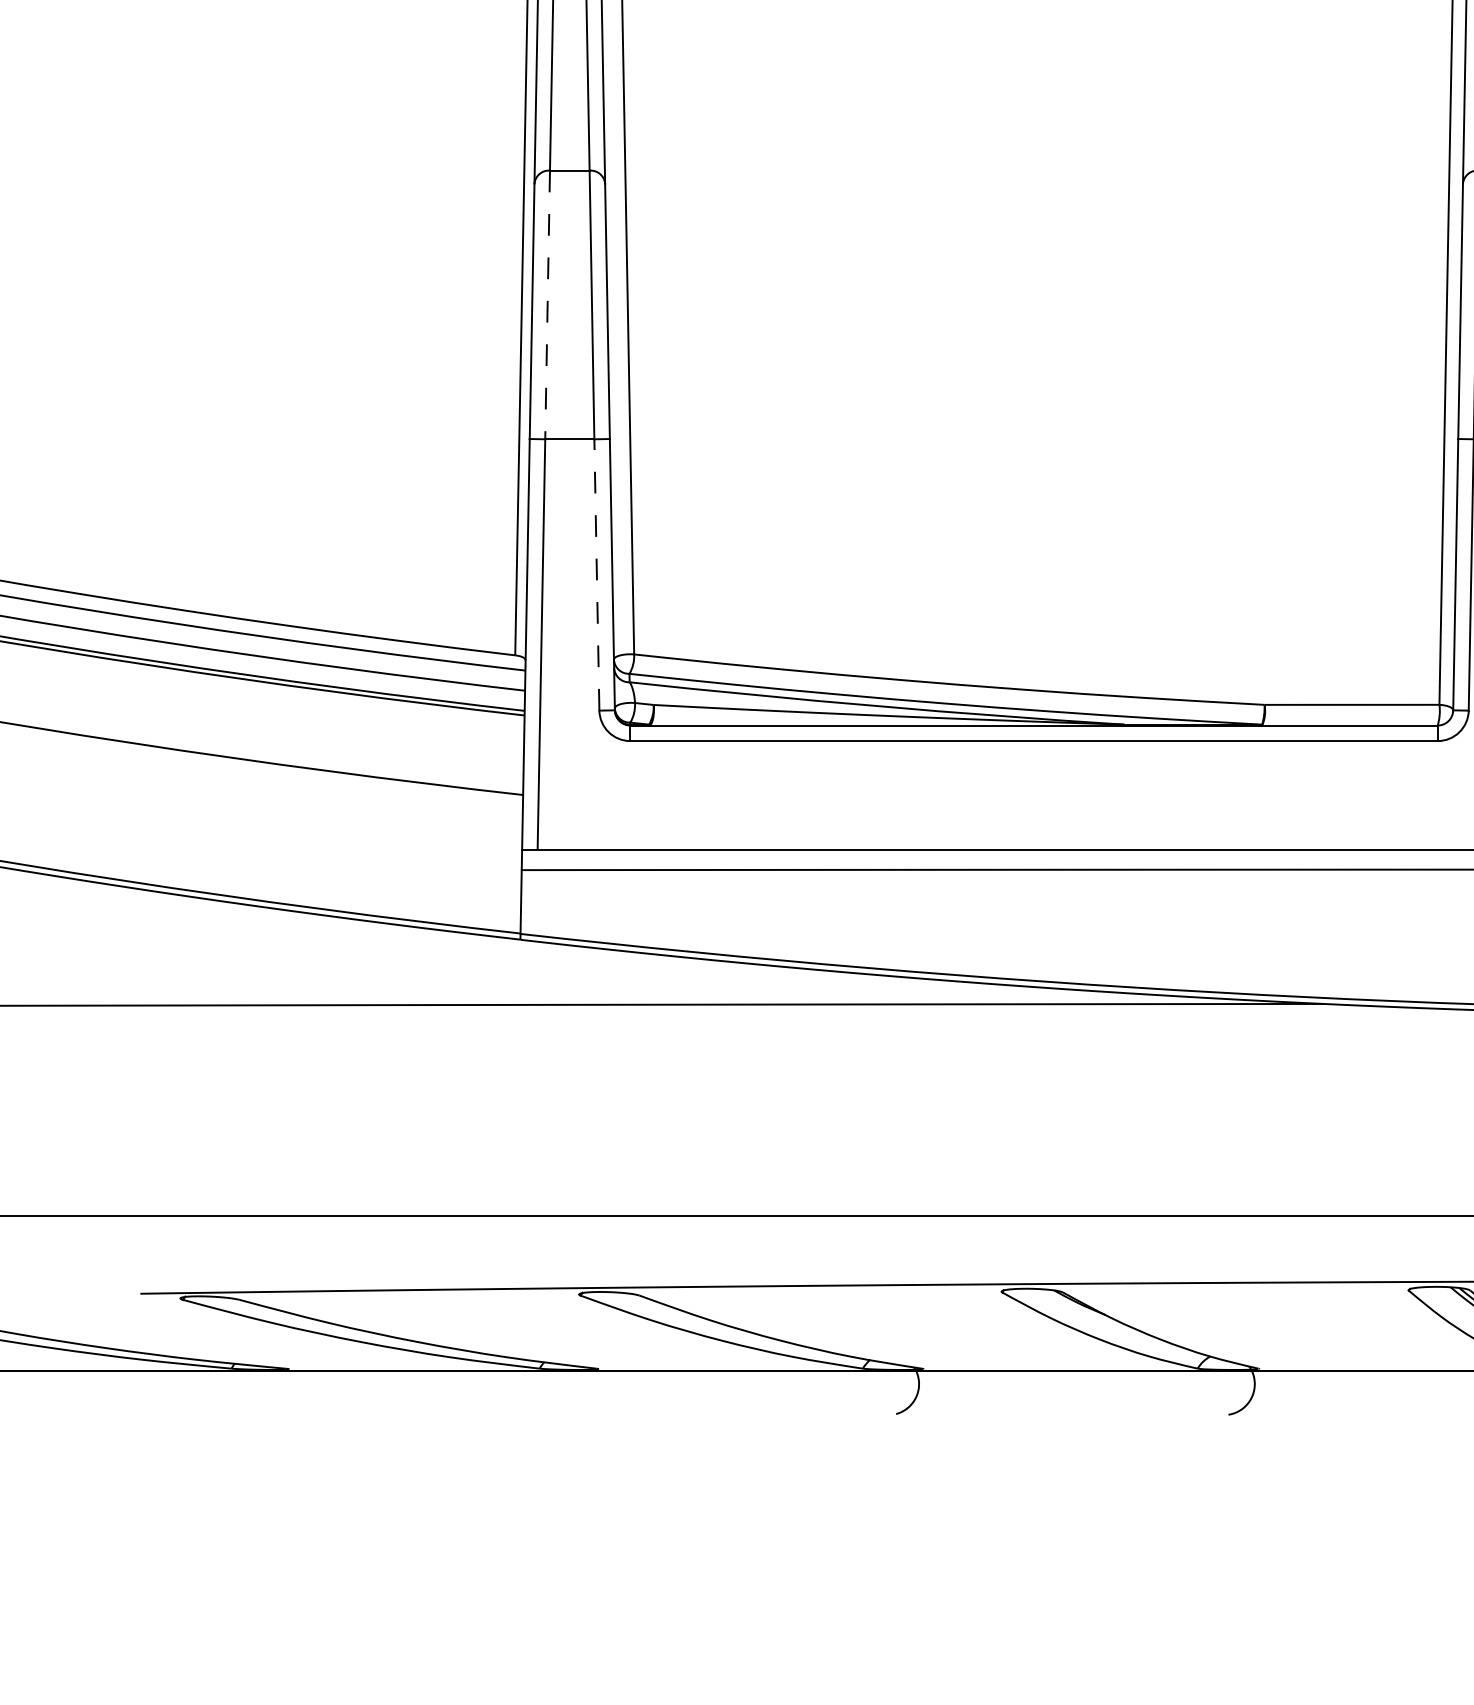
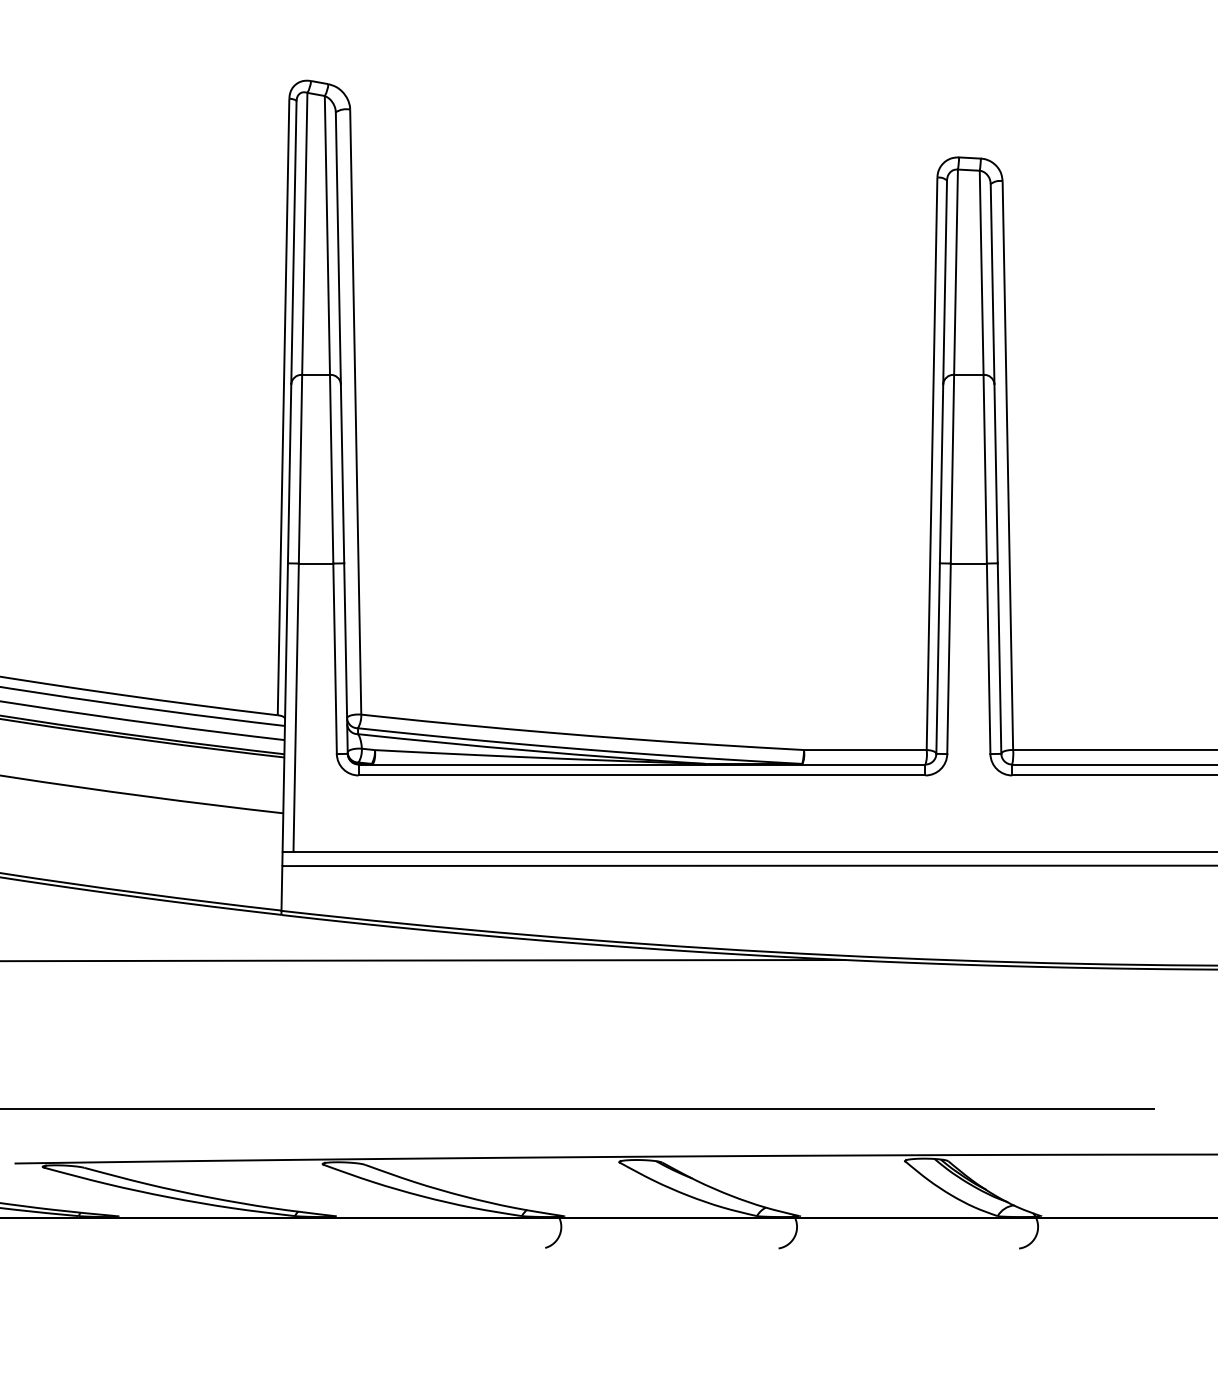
line: (547, 305) -> (300, 469), dashed -> solid
line: (597, 574) -> (335, 658), dashed -> solid

